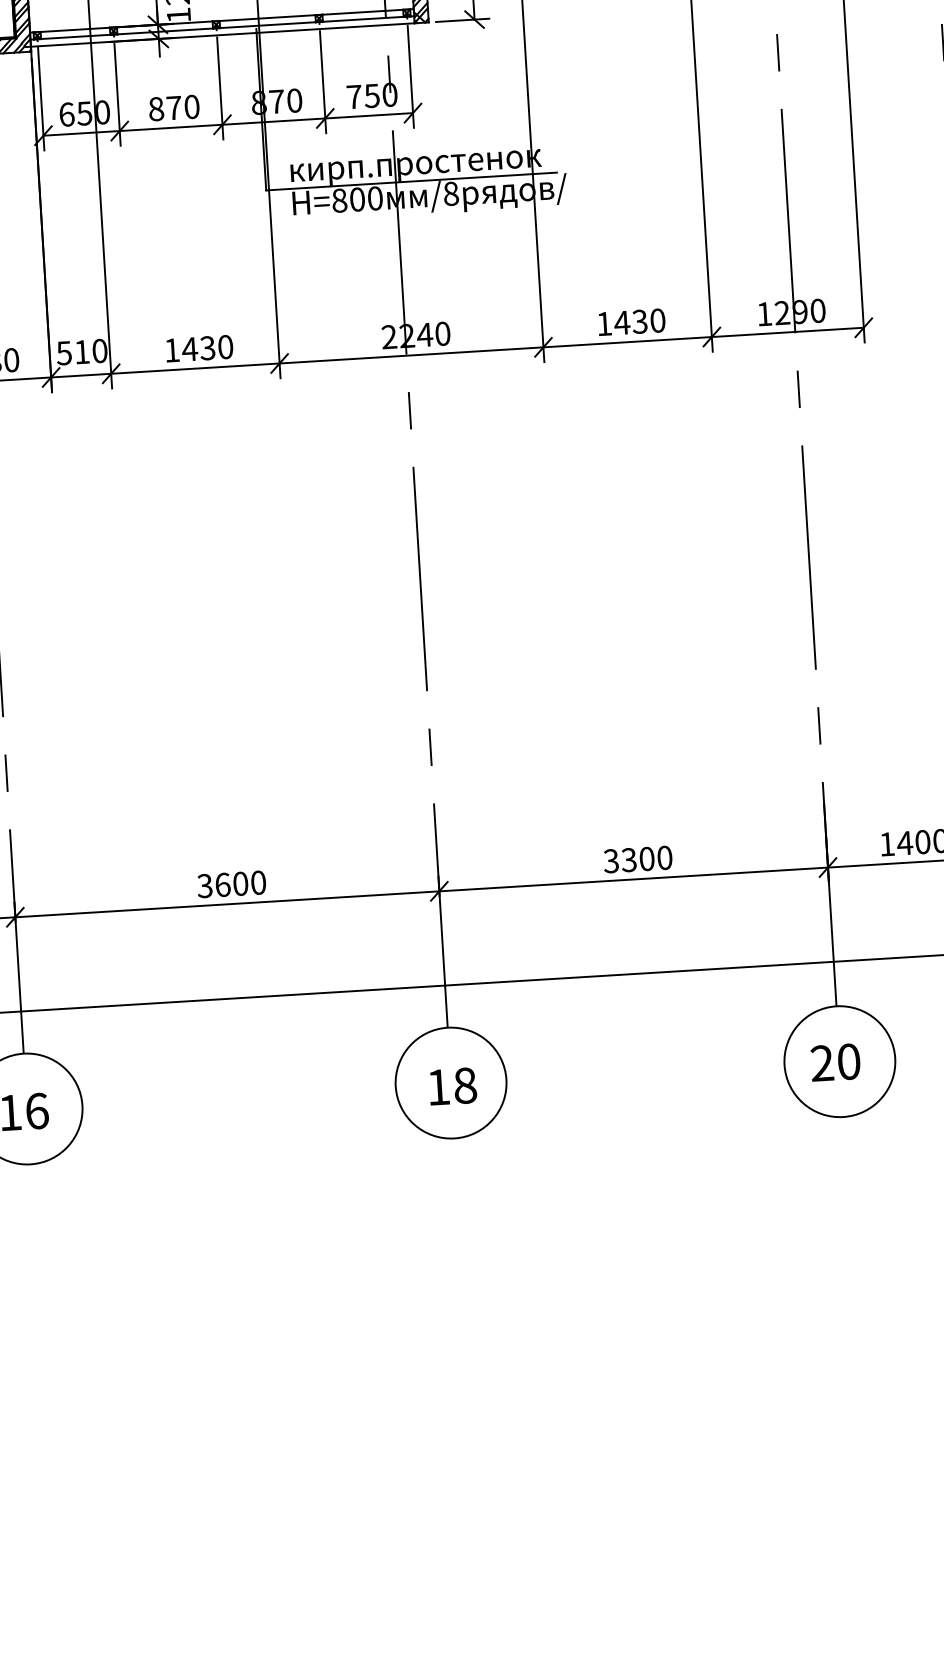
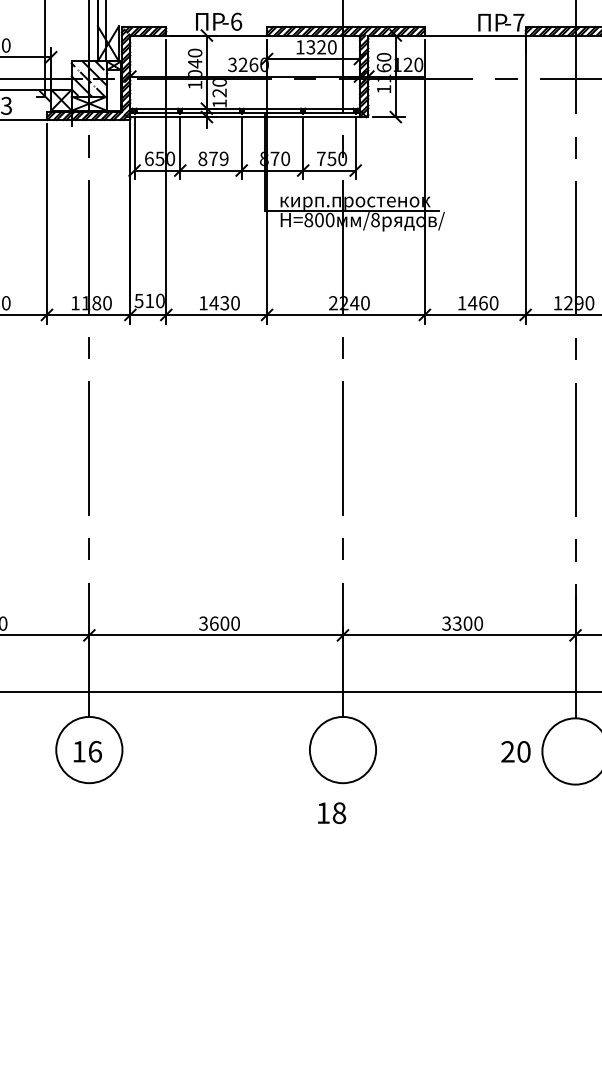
text: (190, 106) -> (223, 158), 870 -> 879
text: (640, 322) -> (483, 303), 1430 -> 1460
text: (834, 1062) -> (515, 751), moved
text: (453, 1086) -> (332, 813), moved

